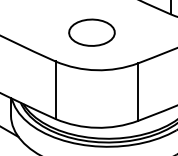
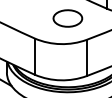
part: (91, 32) -> (67, 18), moved

